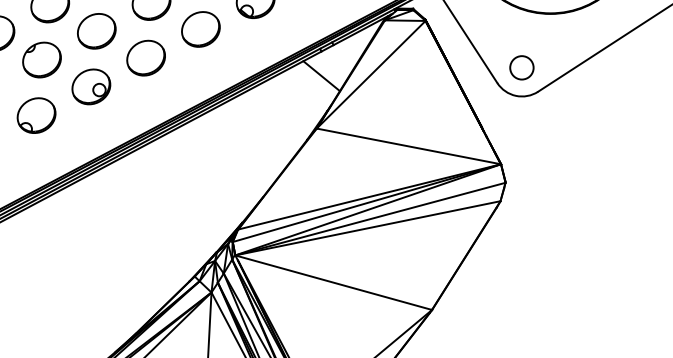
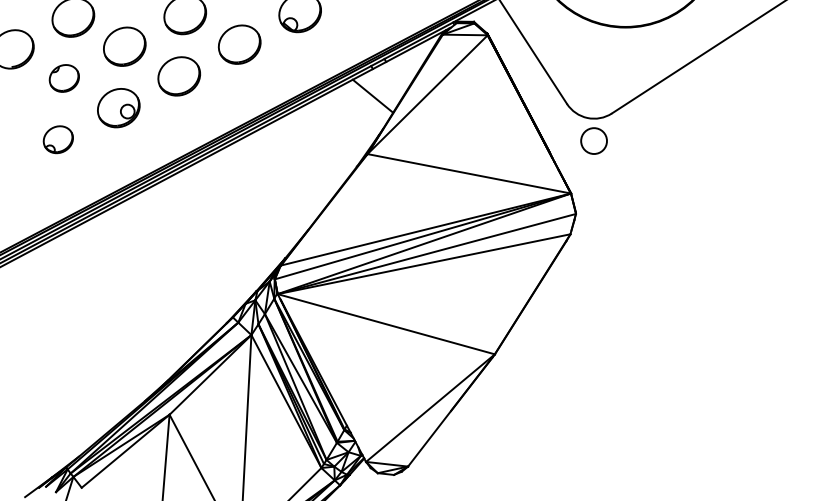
part: (42, 60) -> (64, 78), size x0.7
circle: (521, 67) -> (593, 140), moved
part: (36, 115) -> (58, 139), size x0.7

